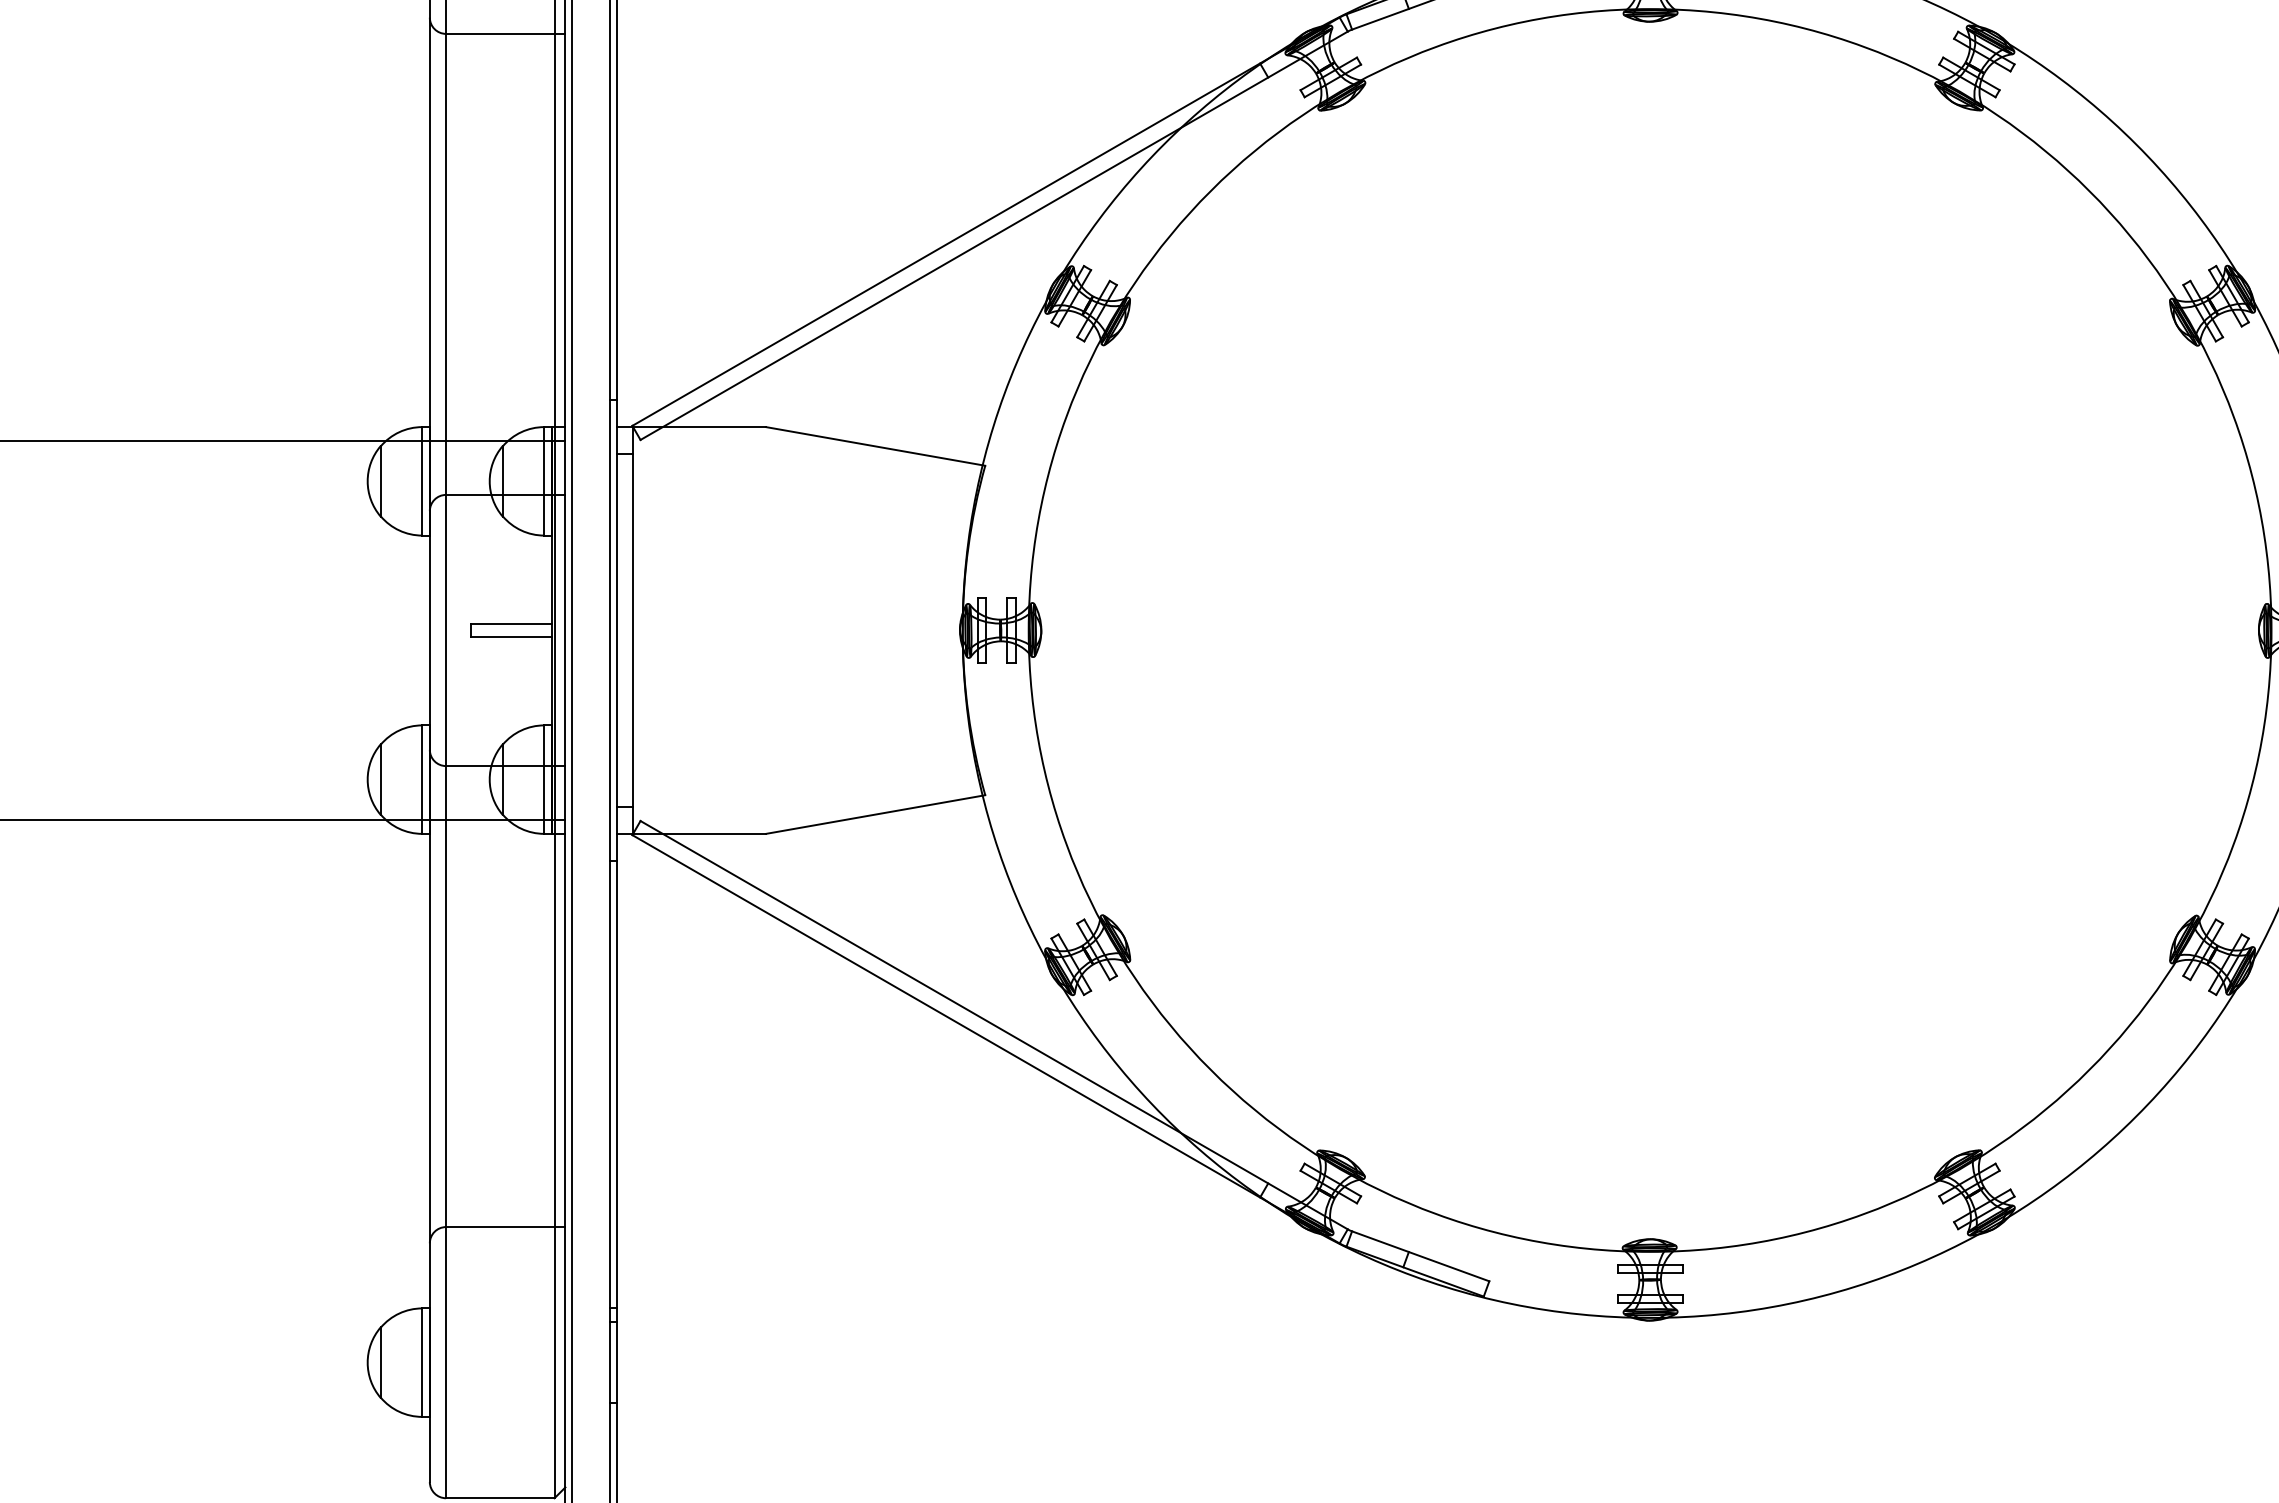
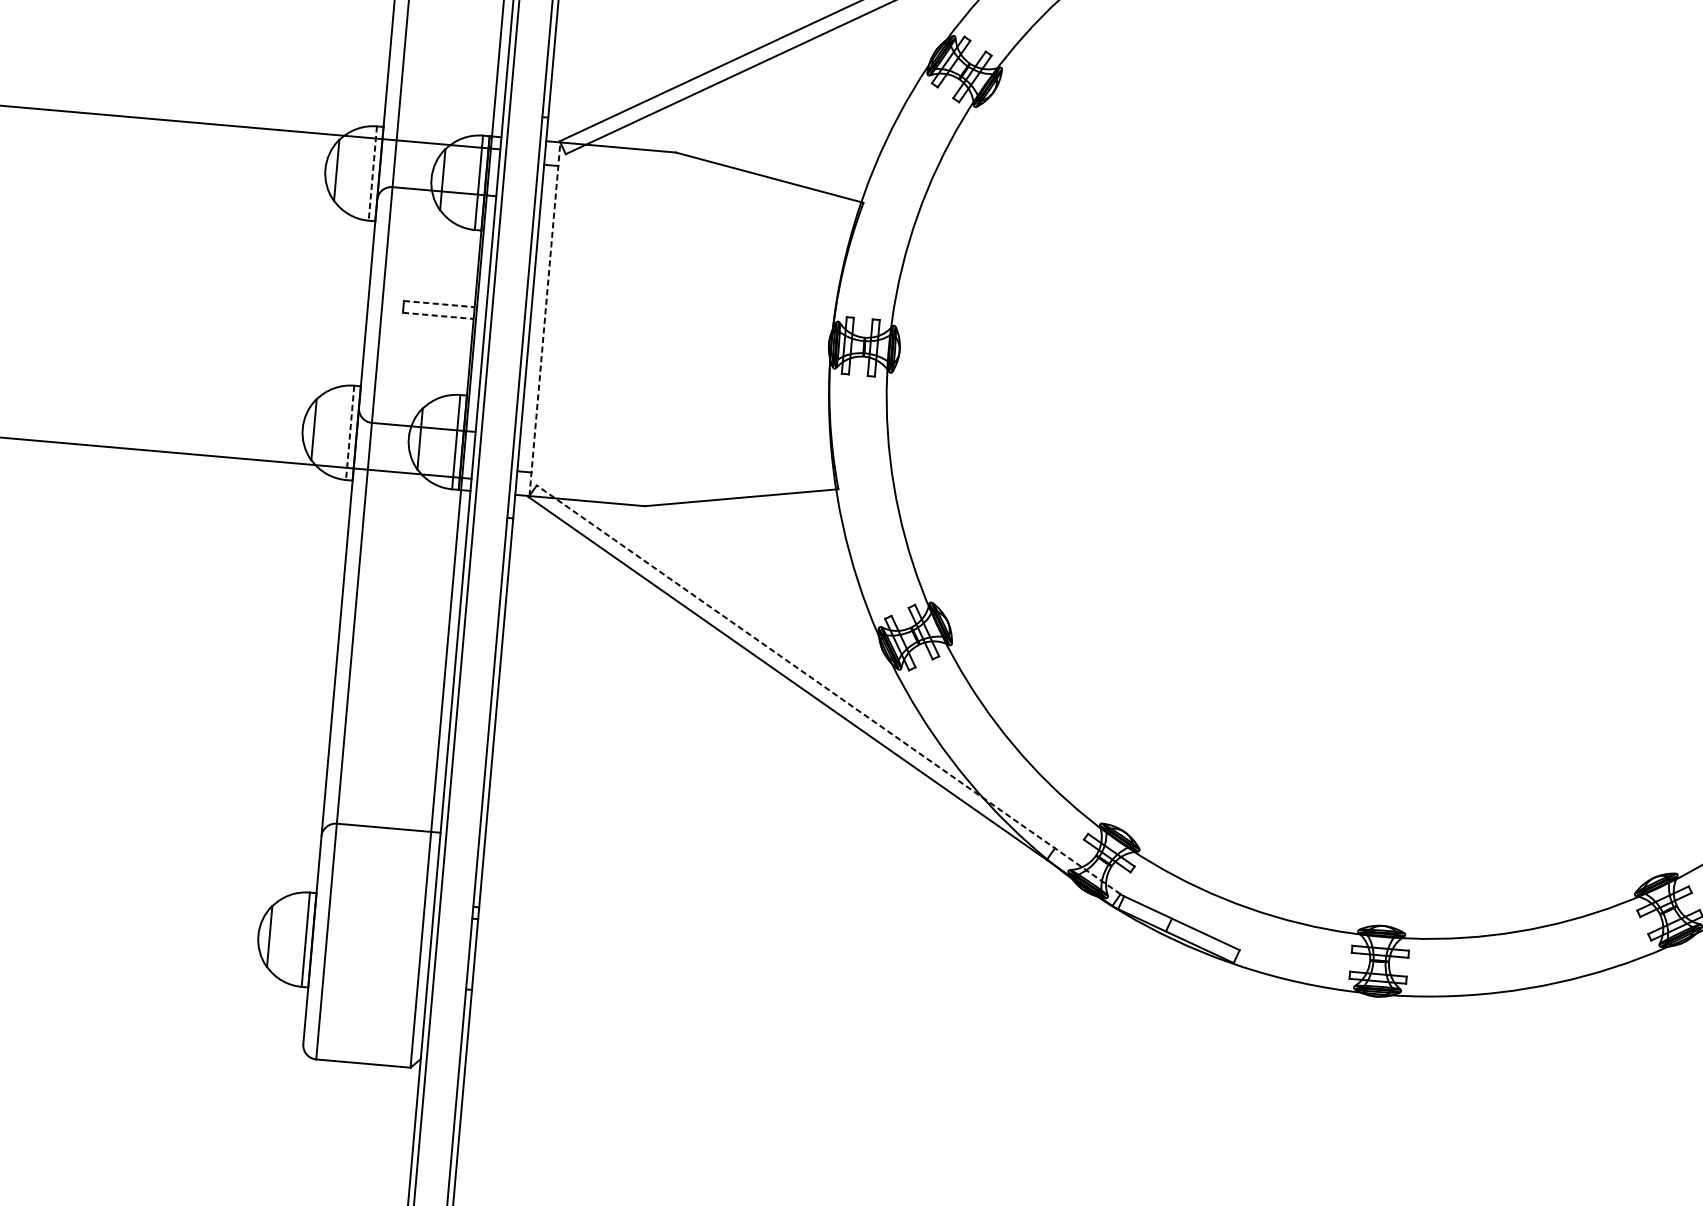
line: (422, 481) -> (373, 173), solid -> dashed
line: (511, 623) -> (439, 303), solid -> dashed
line: (633, 630) -> (545, 319), solid -> dashed
line: (511, 637) -> (438, 316), solid -> dashed
line: (422, 780) -> (350, 433), solid -> dashed
line: (993, 1024) -> (828, 689), solid -> dashed

